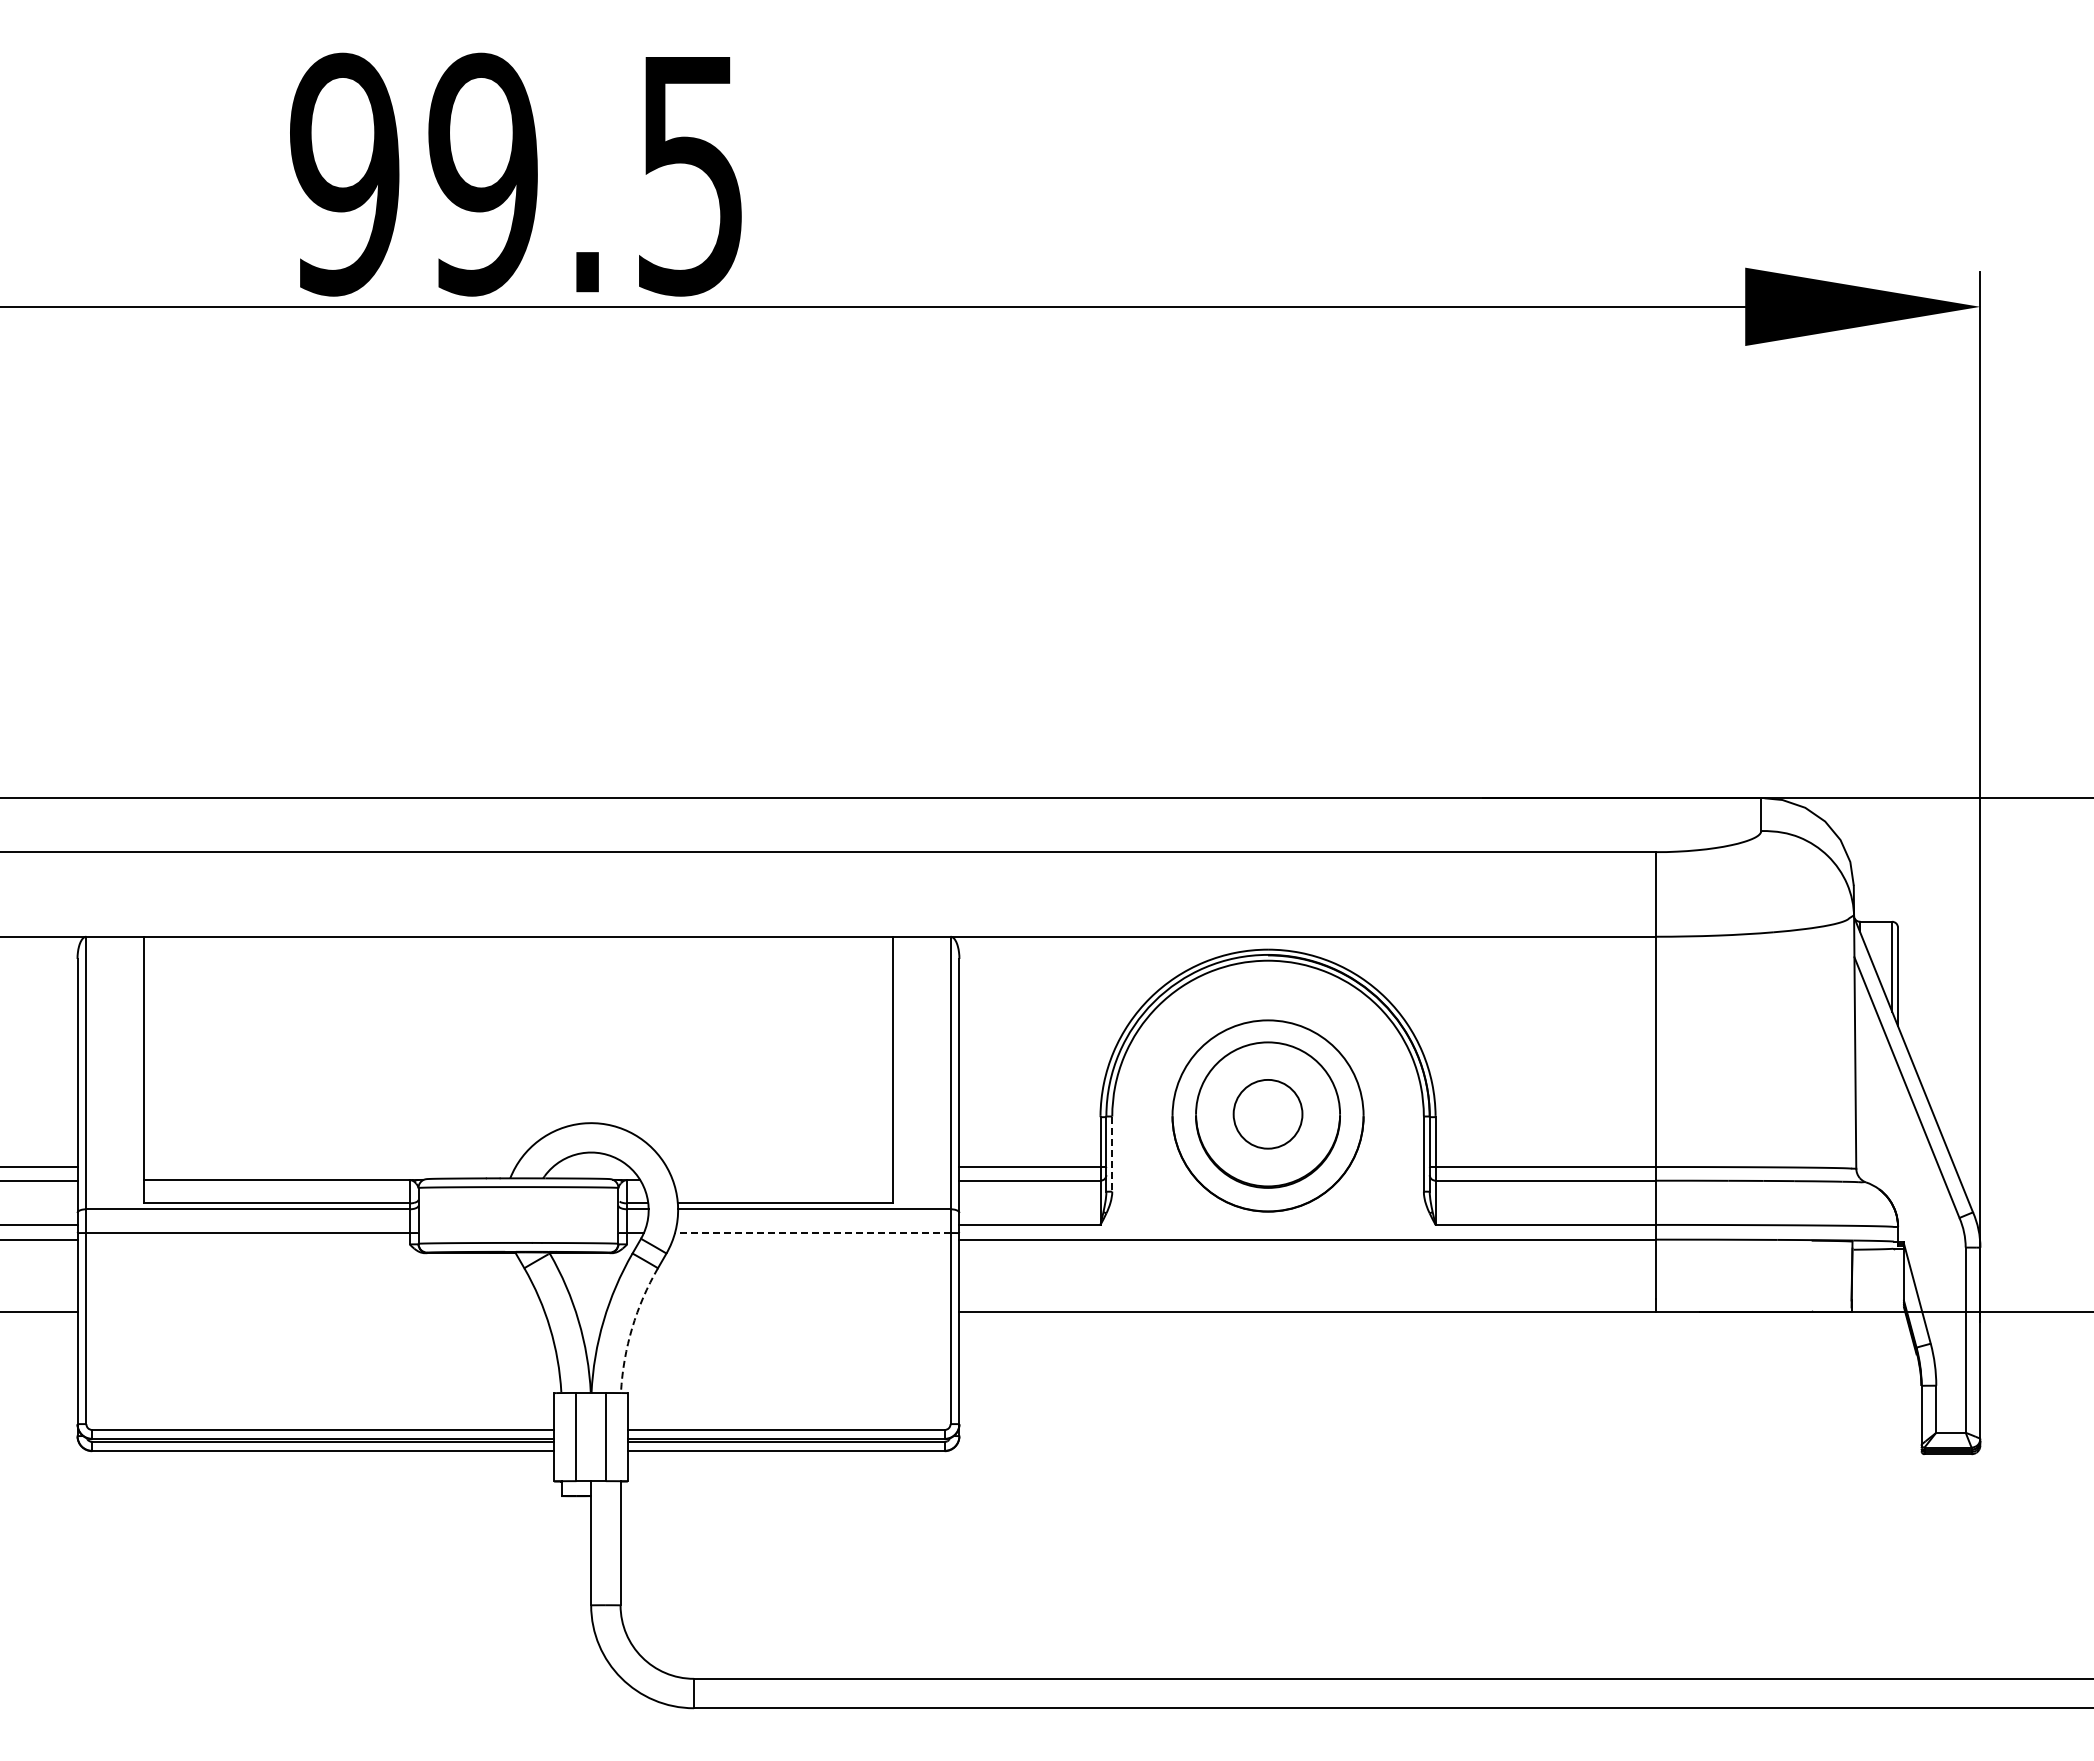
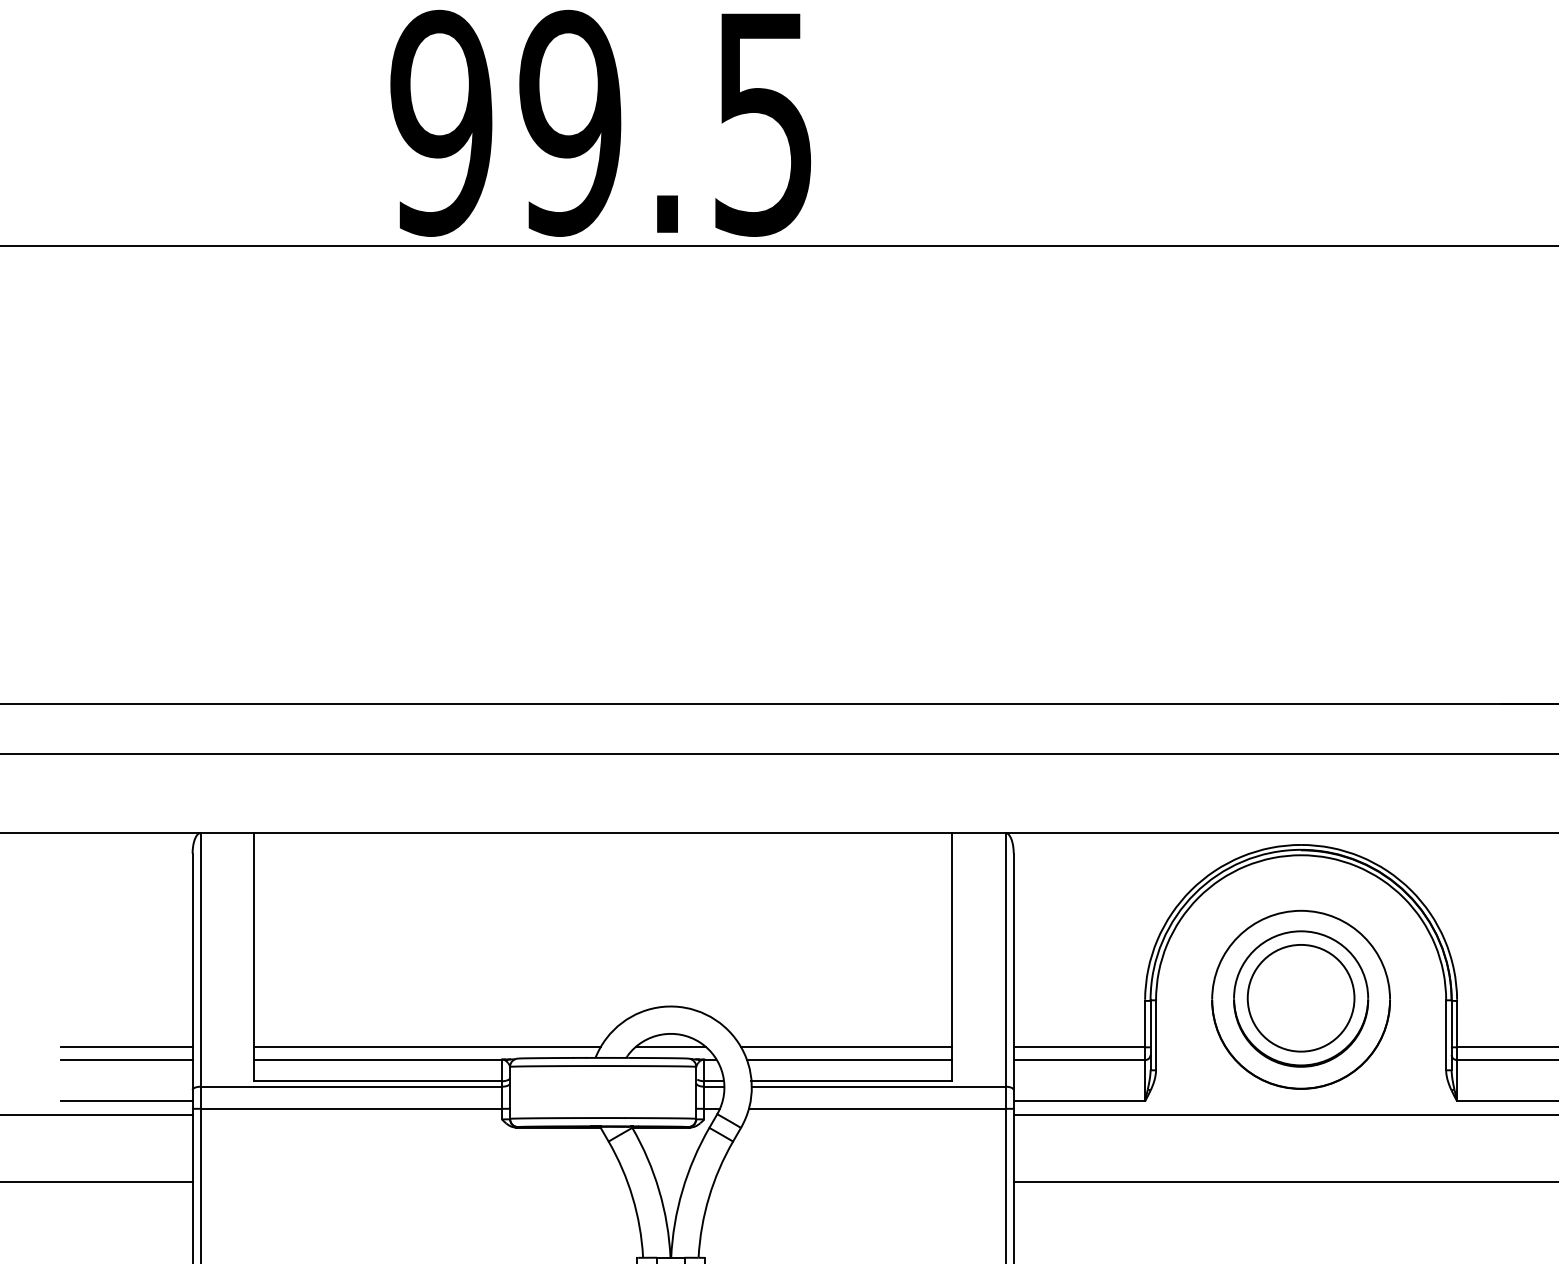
circle: (1267, 1113) -> (1300, 997), size x1.67
line: (1112, 1154) -> (1156, 1035), dashed -> solid
line: (329, 1166) -> (427, 1046), added
line: (590, 1166) -> (670, 1046), added
line: (779, 1166) -> (846, 1046), added
line: (782, 1180) -> (849, 1059), added
line: (812, 1233) -> (876, 1109), dashed -> solid
arc: (632, 1328) -> (709, 1197), dashed -> solid

